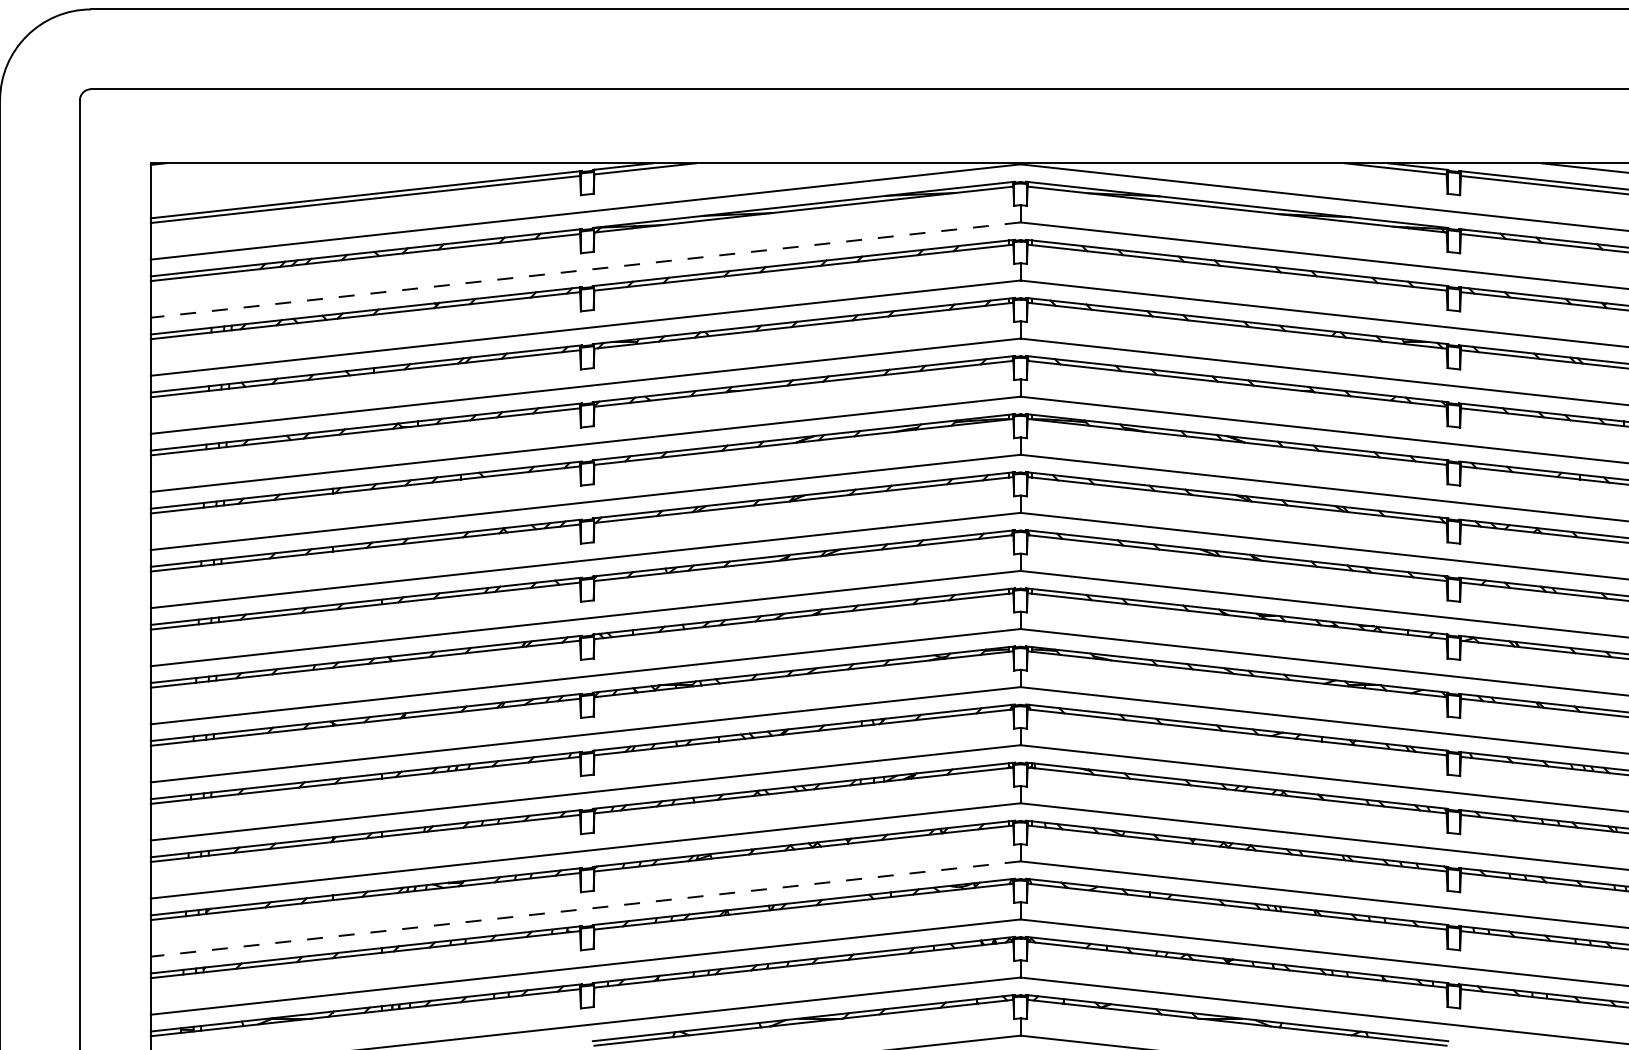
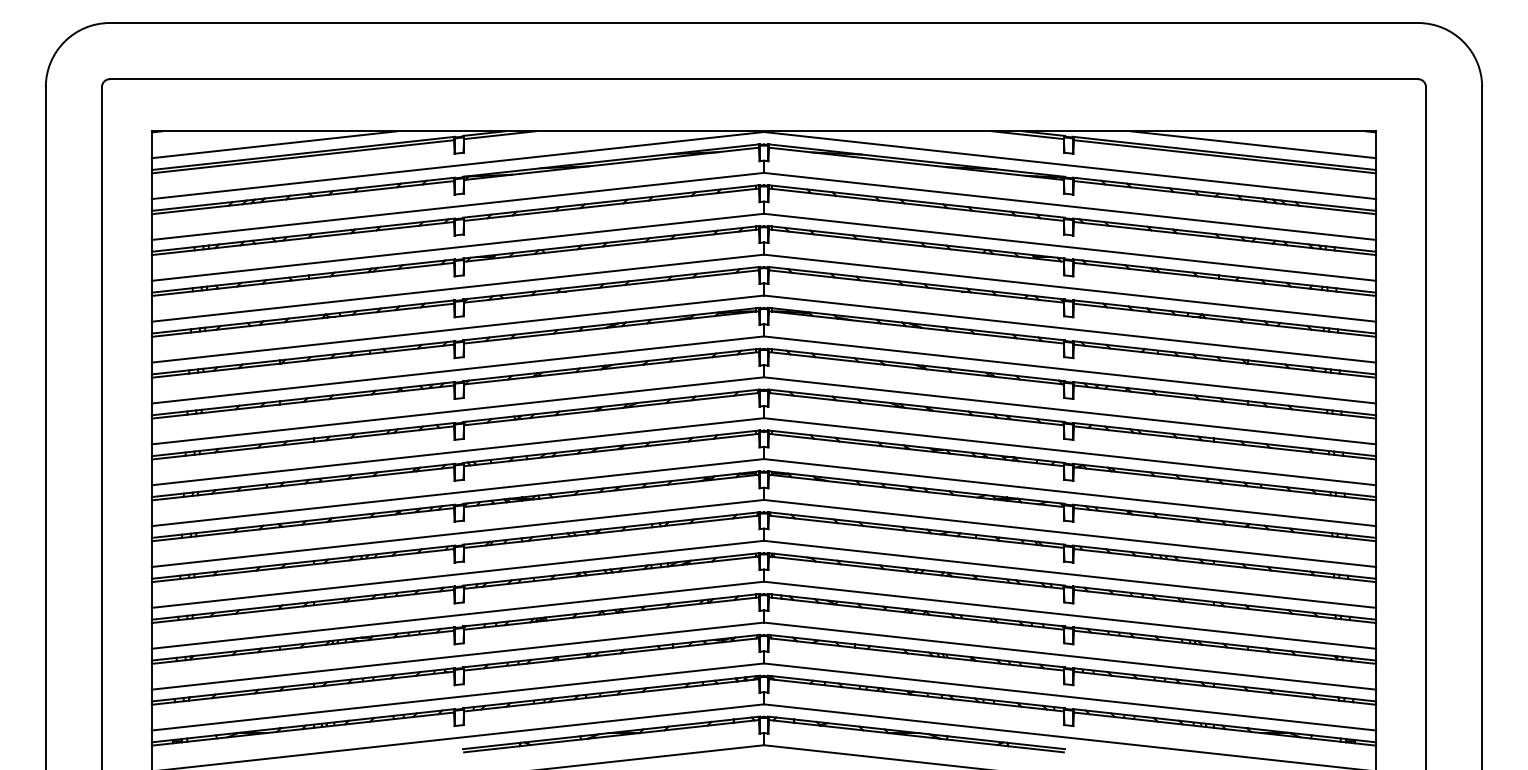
line: (325, 182) -> (274, 144), added
line: (585, 270) -> (457, 206), dashed -> solid
line: (585, 909) -> (457, 656), dashed -> solid

